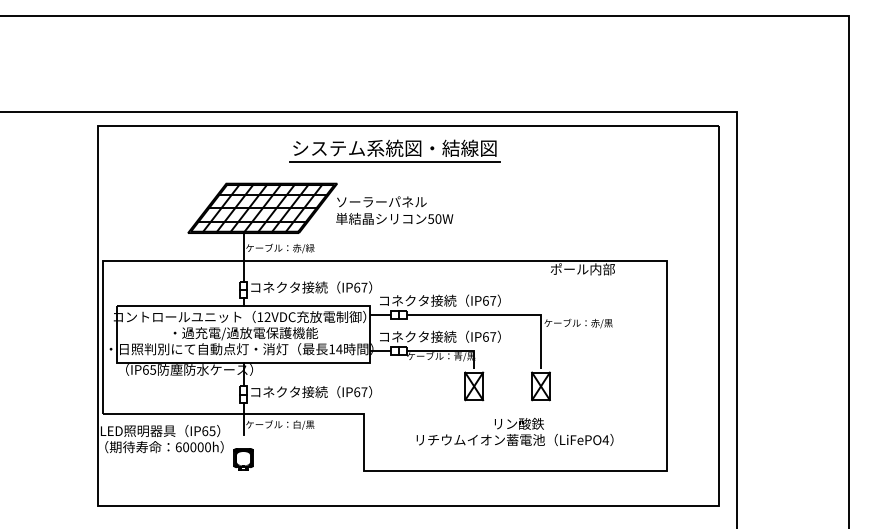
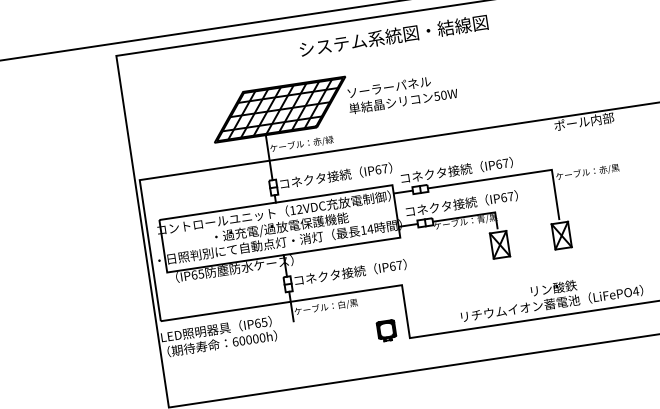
line: (394, 162) -> (395, 49), removed
text: (514, 431) -> (550, 296), moved
part: (243, 459) -> (386, 330), moved

